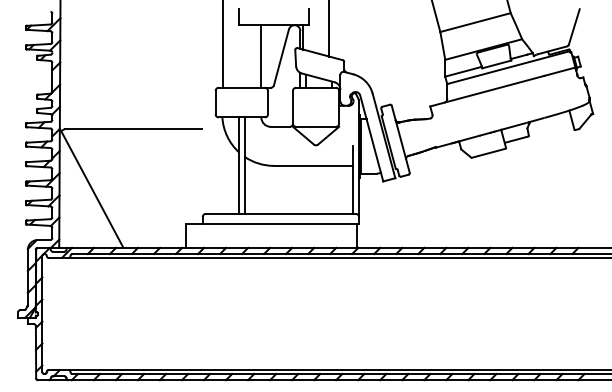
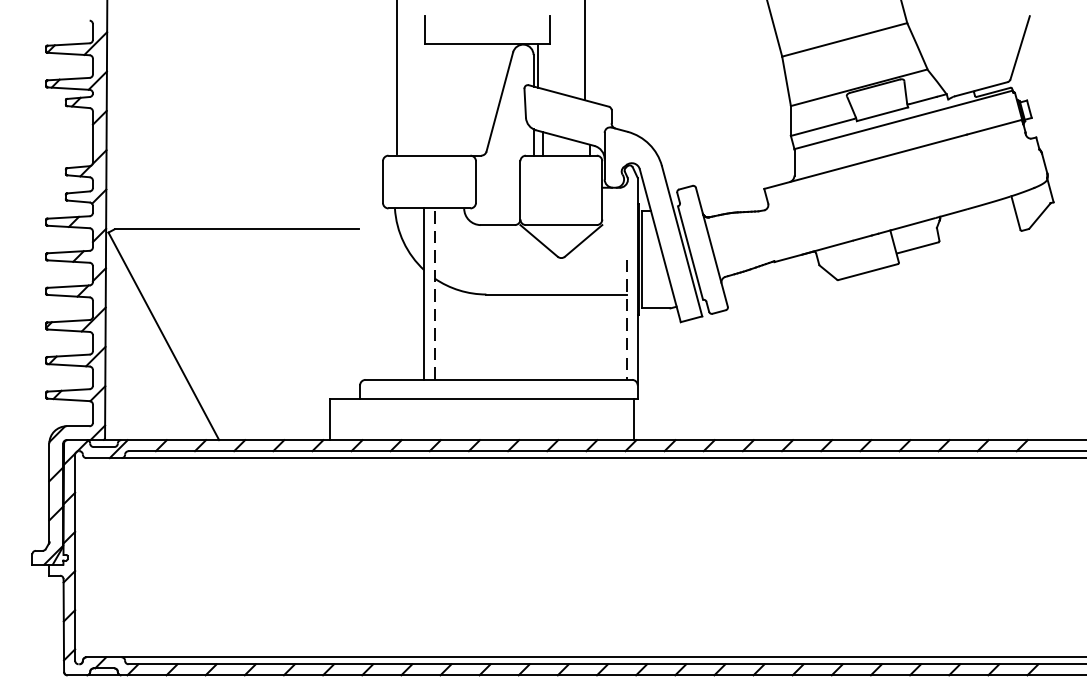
line: (261, 55) -> (464, 98), removed
line: (244, 165) -> (434, 293), solid -> dashed
line: (352, 180) -> (626, 320), solid -> dashed

